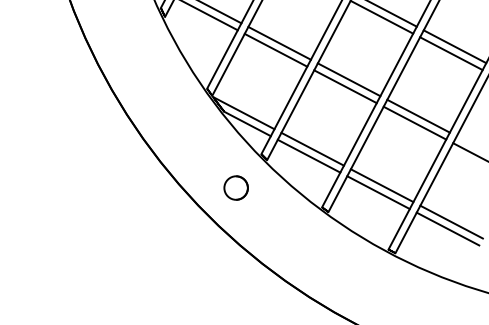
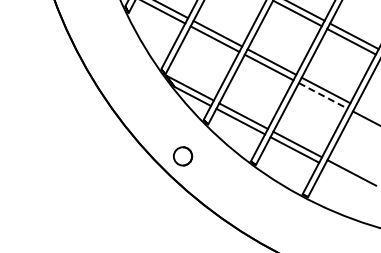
line: (415, 123) -> (323, 96), solid -> dashed
part: (236, 188) -> (183, 156), moved
line: (447, 229) -> (348, 178), removed

